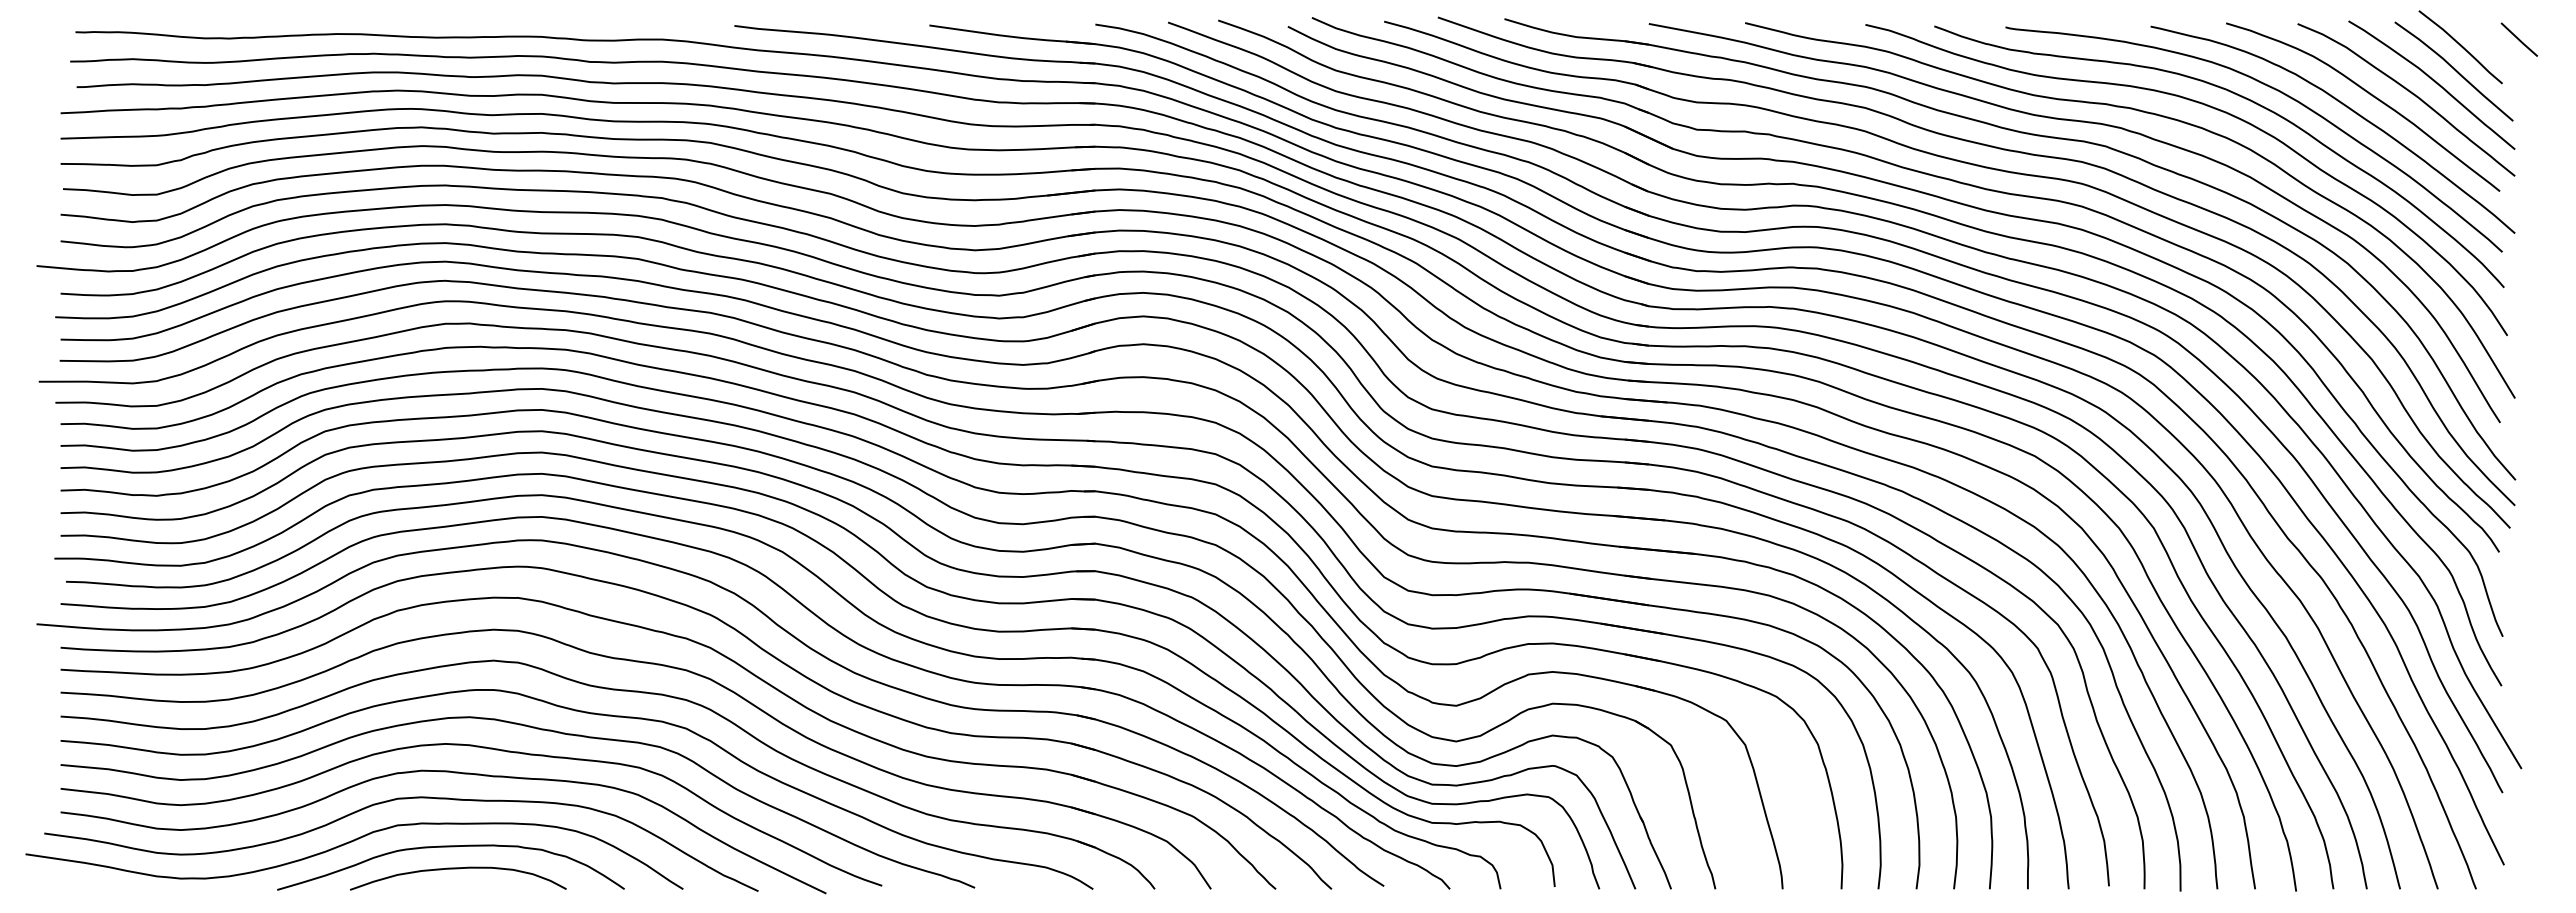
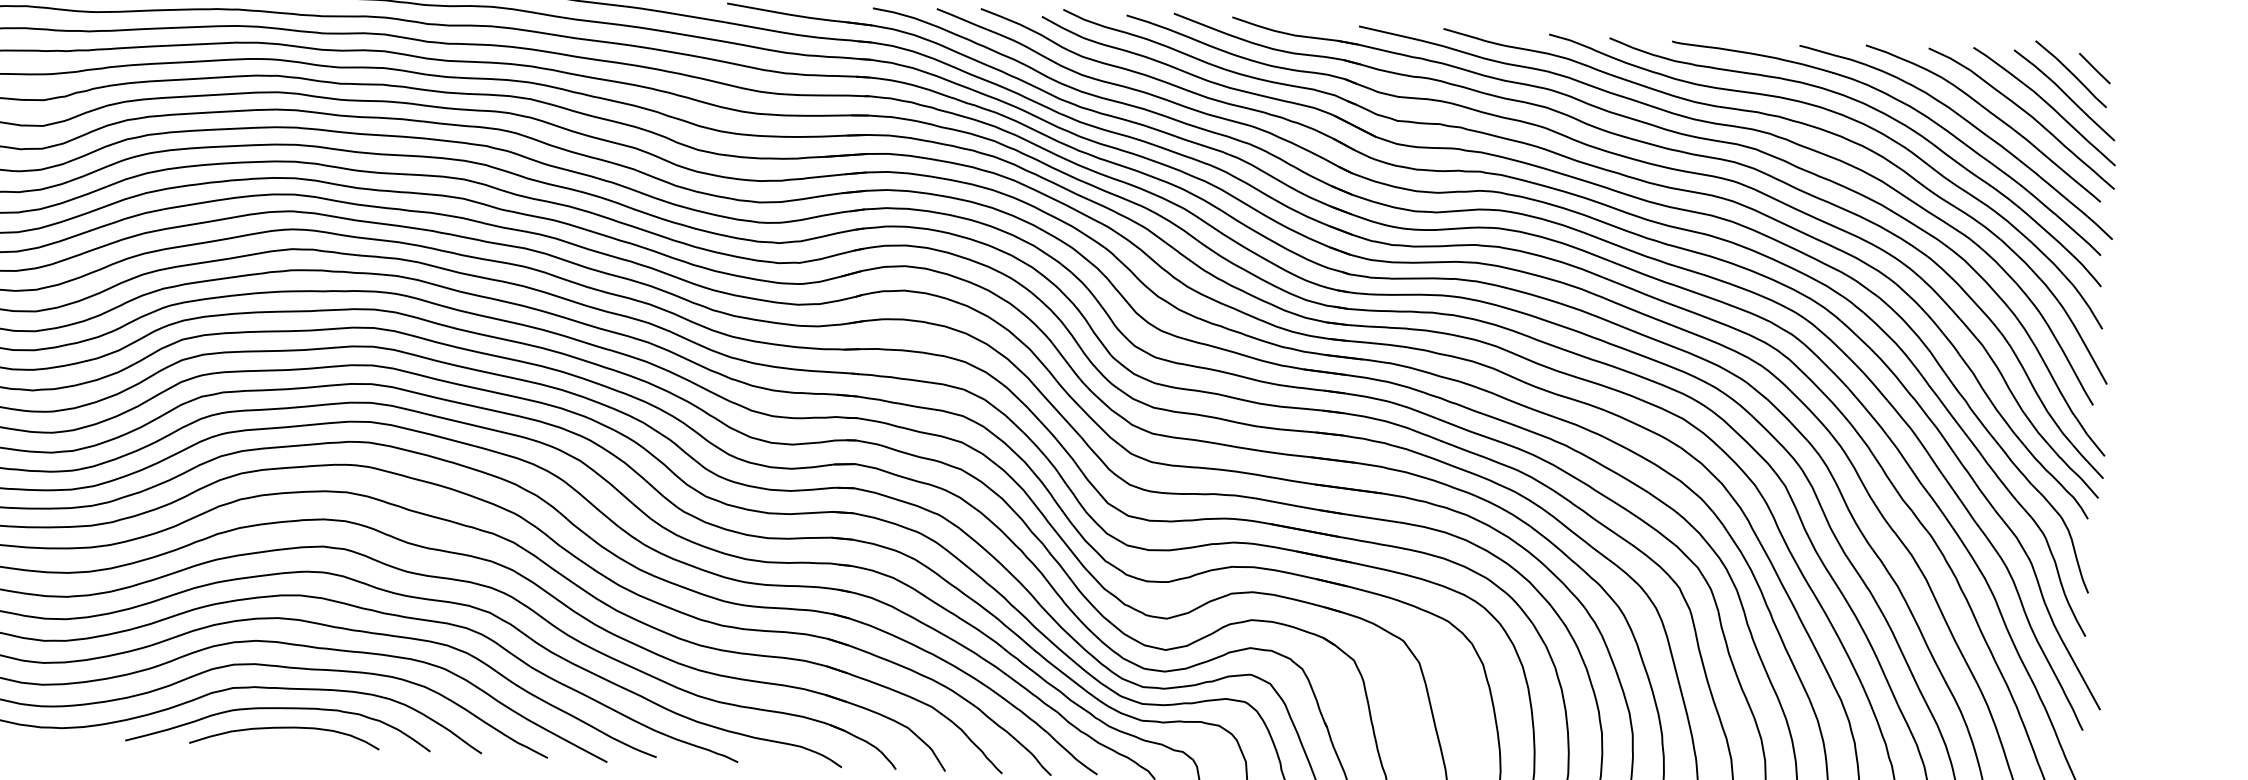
line: (2519, 39) -> (2094, 68), moved

